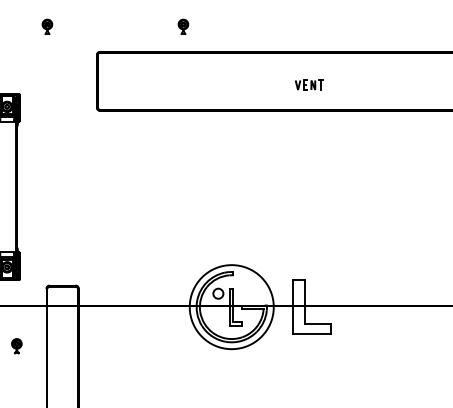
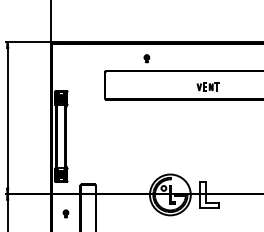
part: (46, 26) -> (80, 58), removed
part: (308, 83) -> (207, 86), size x1.6

